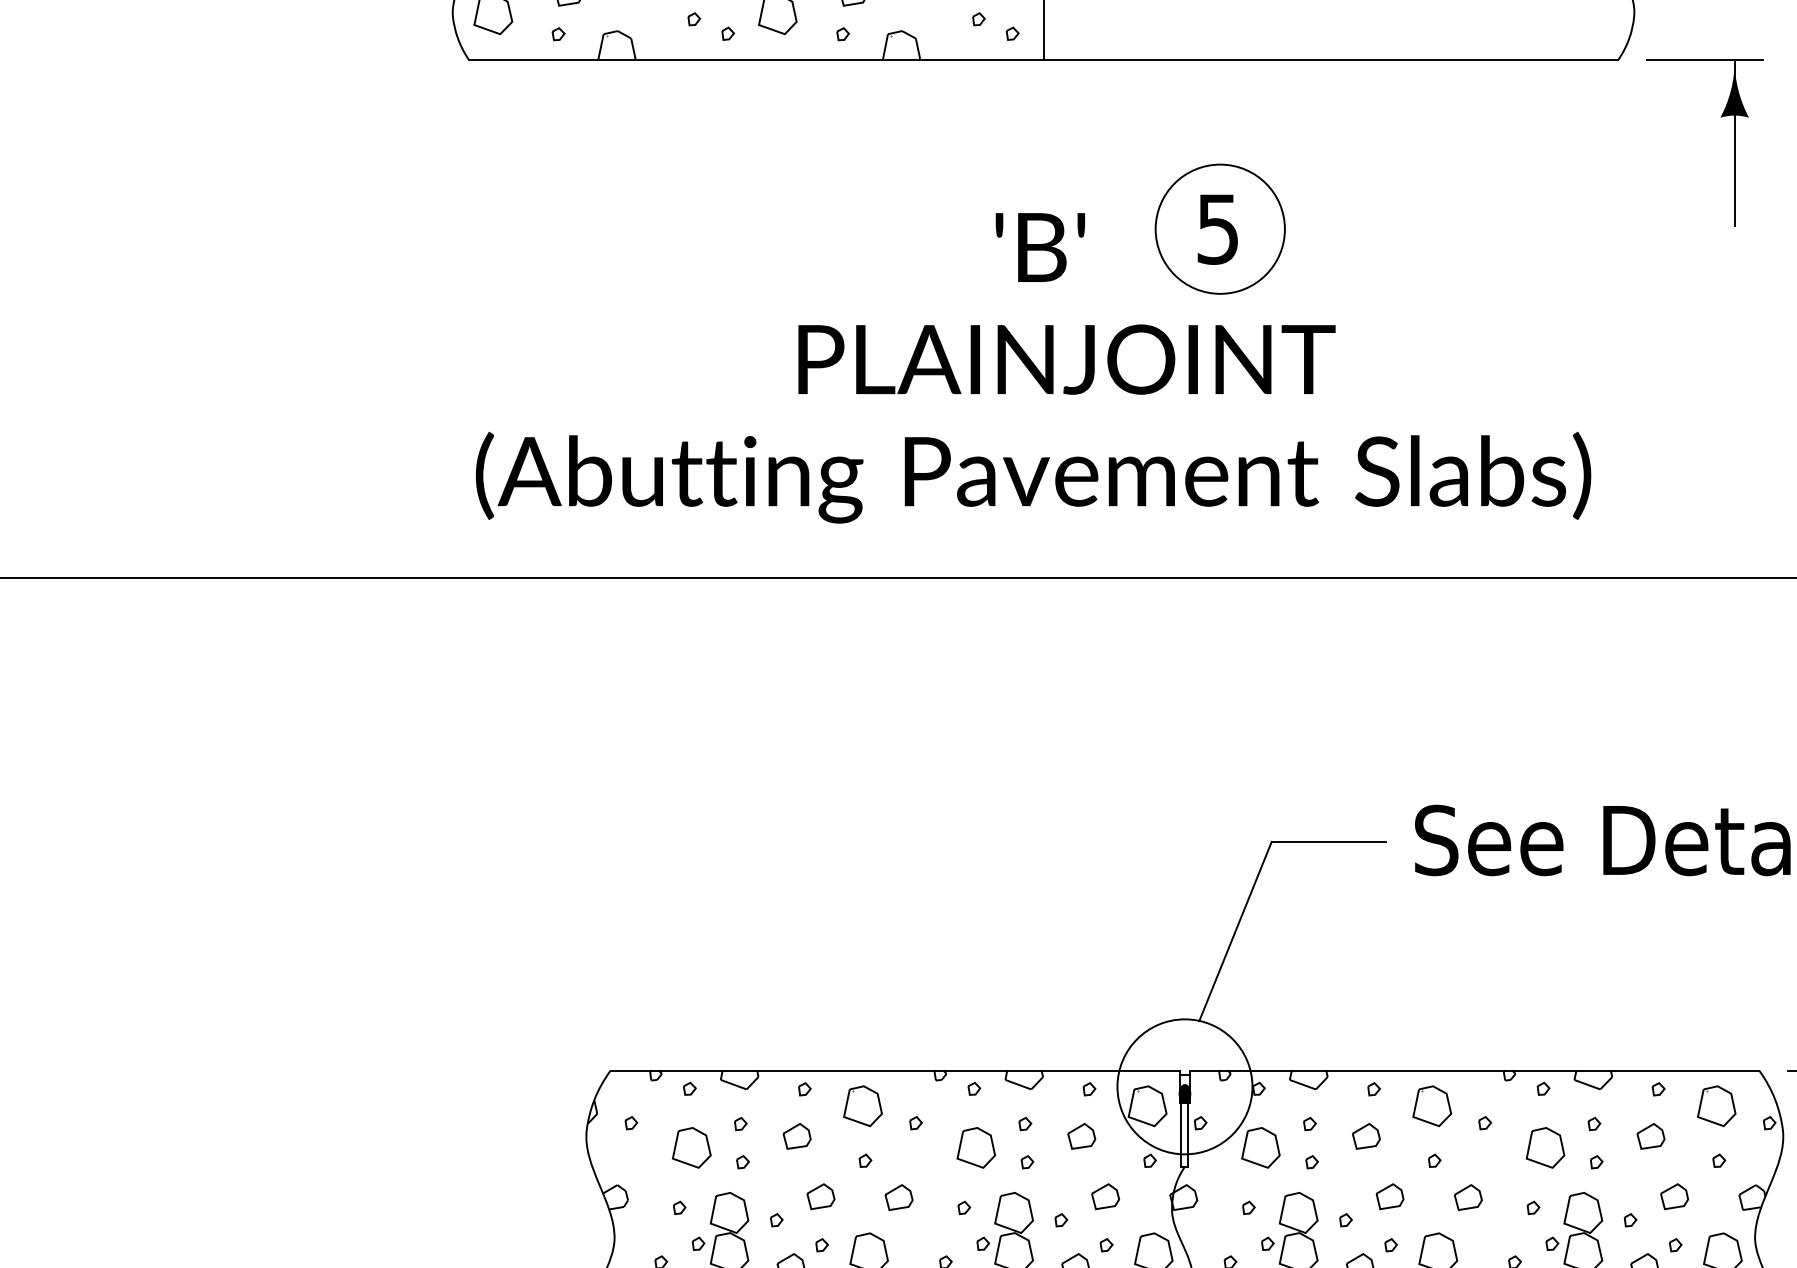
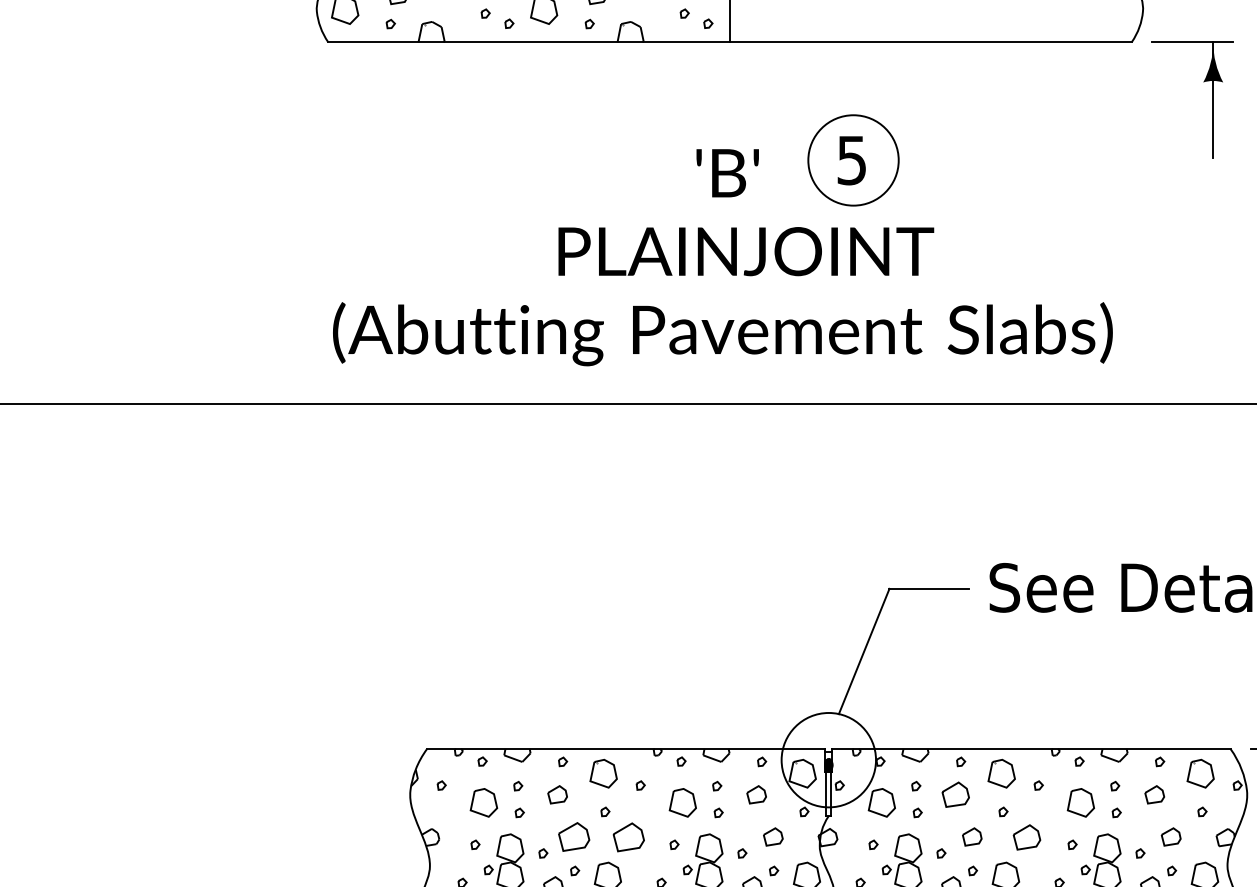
part: (1366, 1135) -> (955, 794), size x1.4
part: (821, 1195) -> (574, 836), size x1.6
part: (898, 1197) -> (628, 837), size x1.6
part: (1467, 1197) -> (1026, 837), size x1.4

